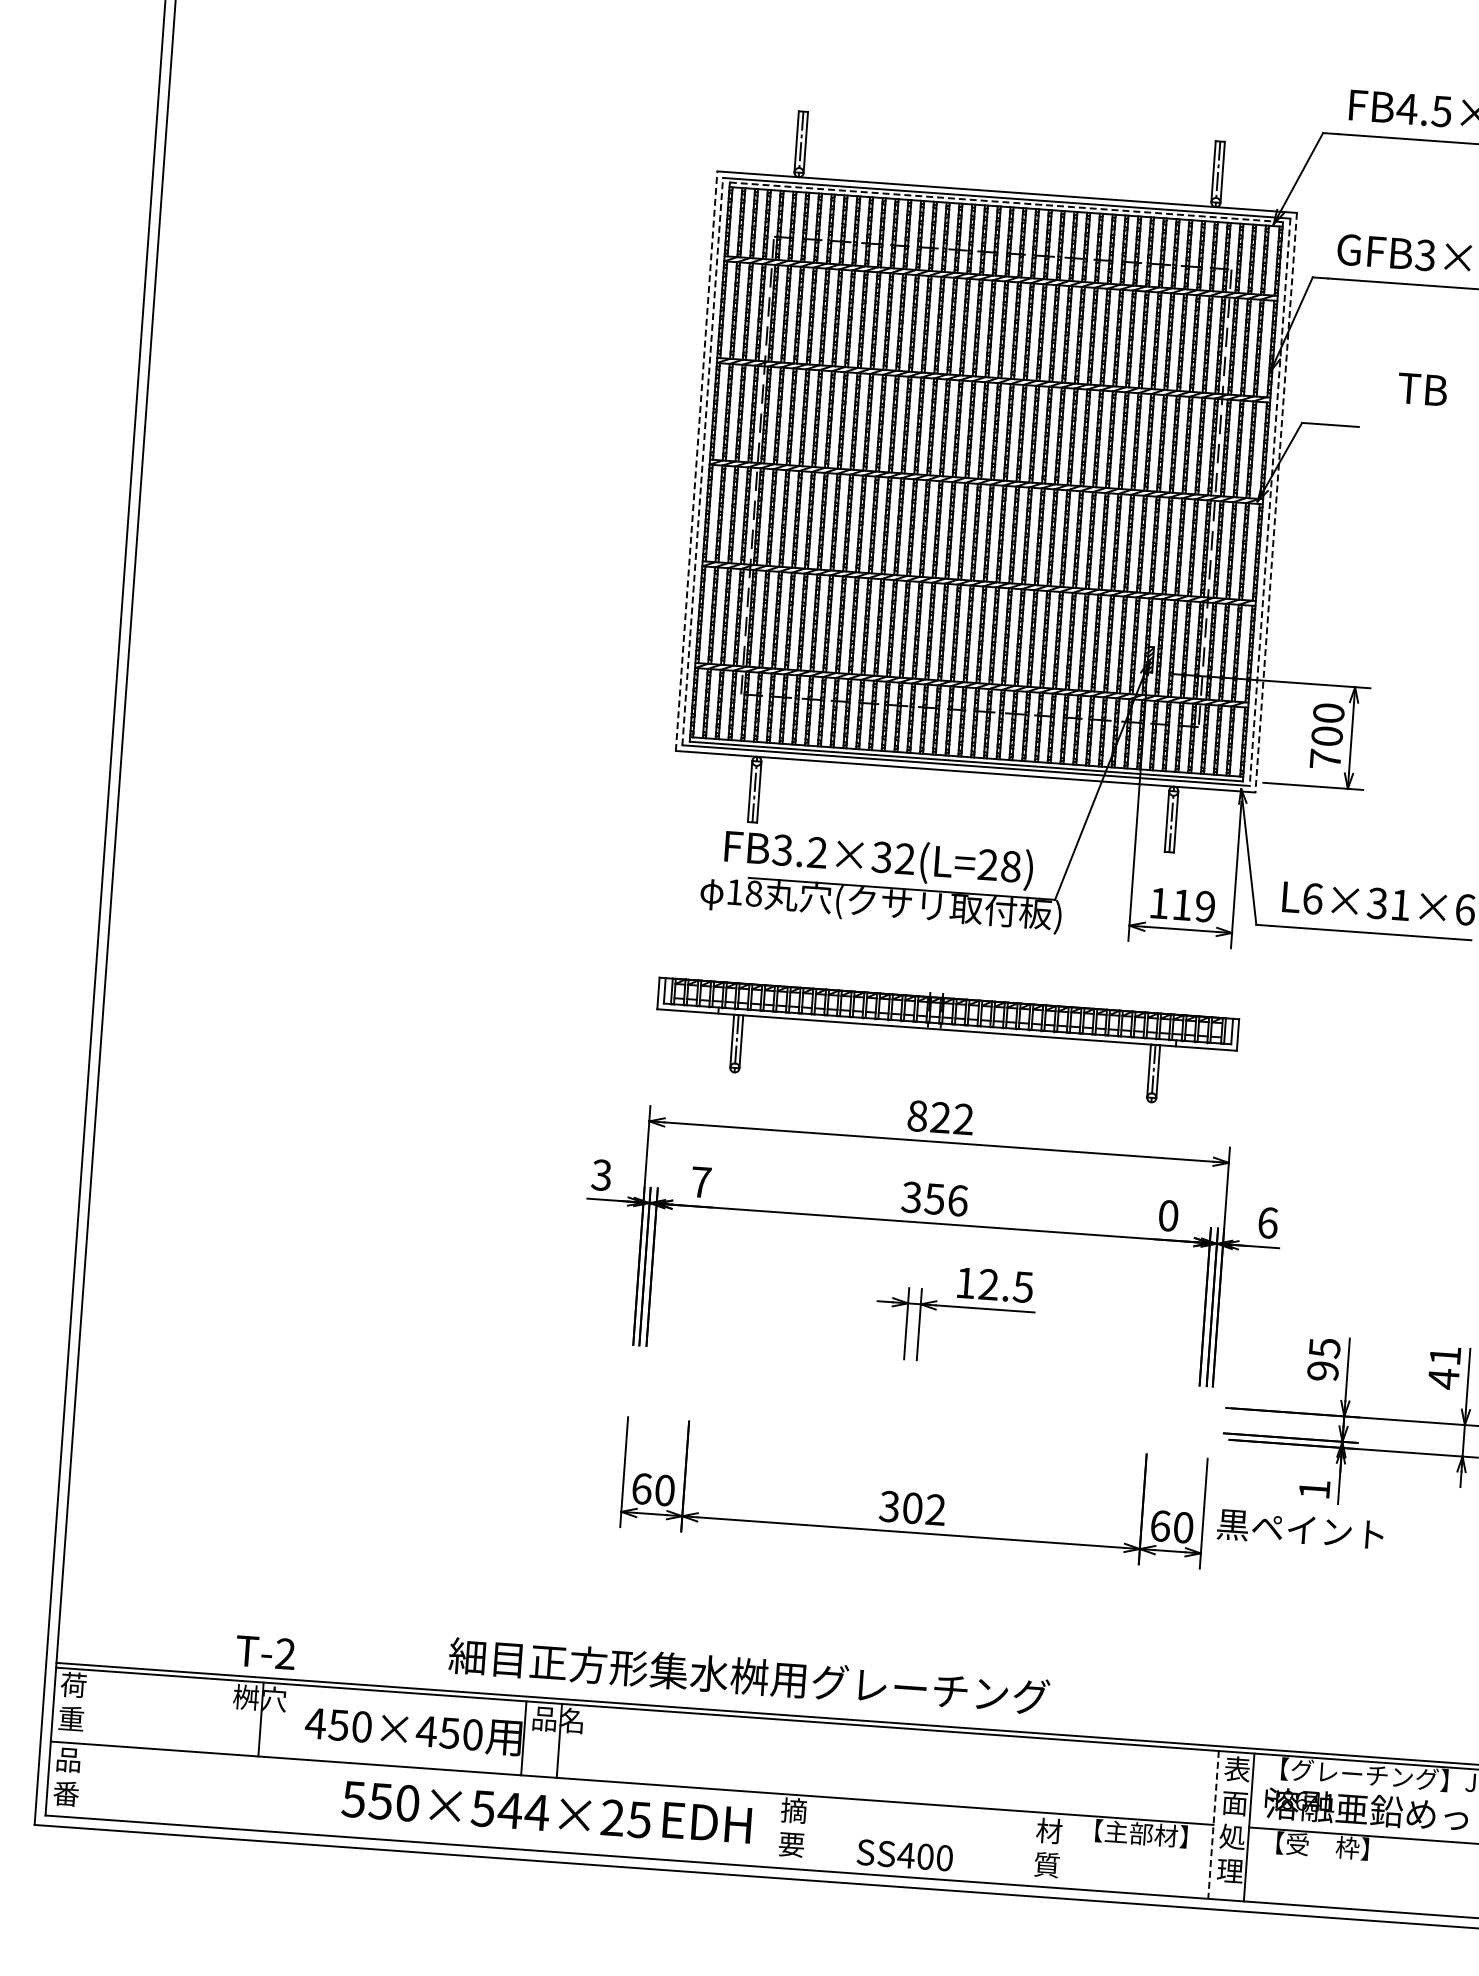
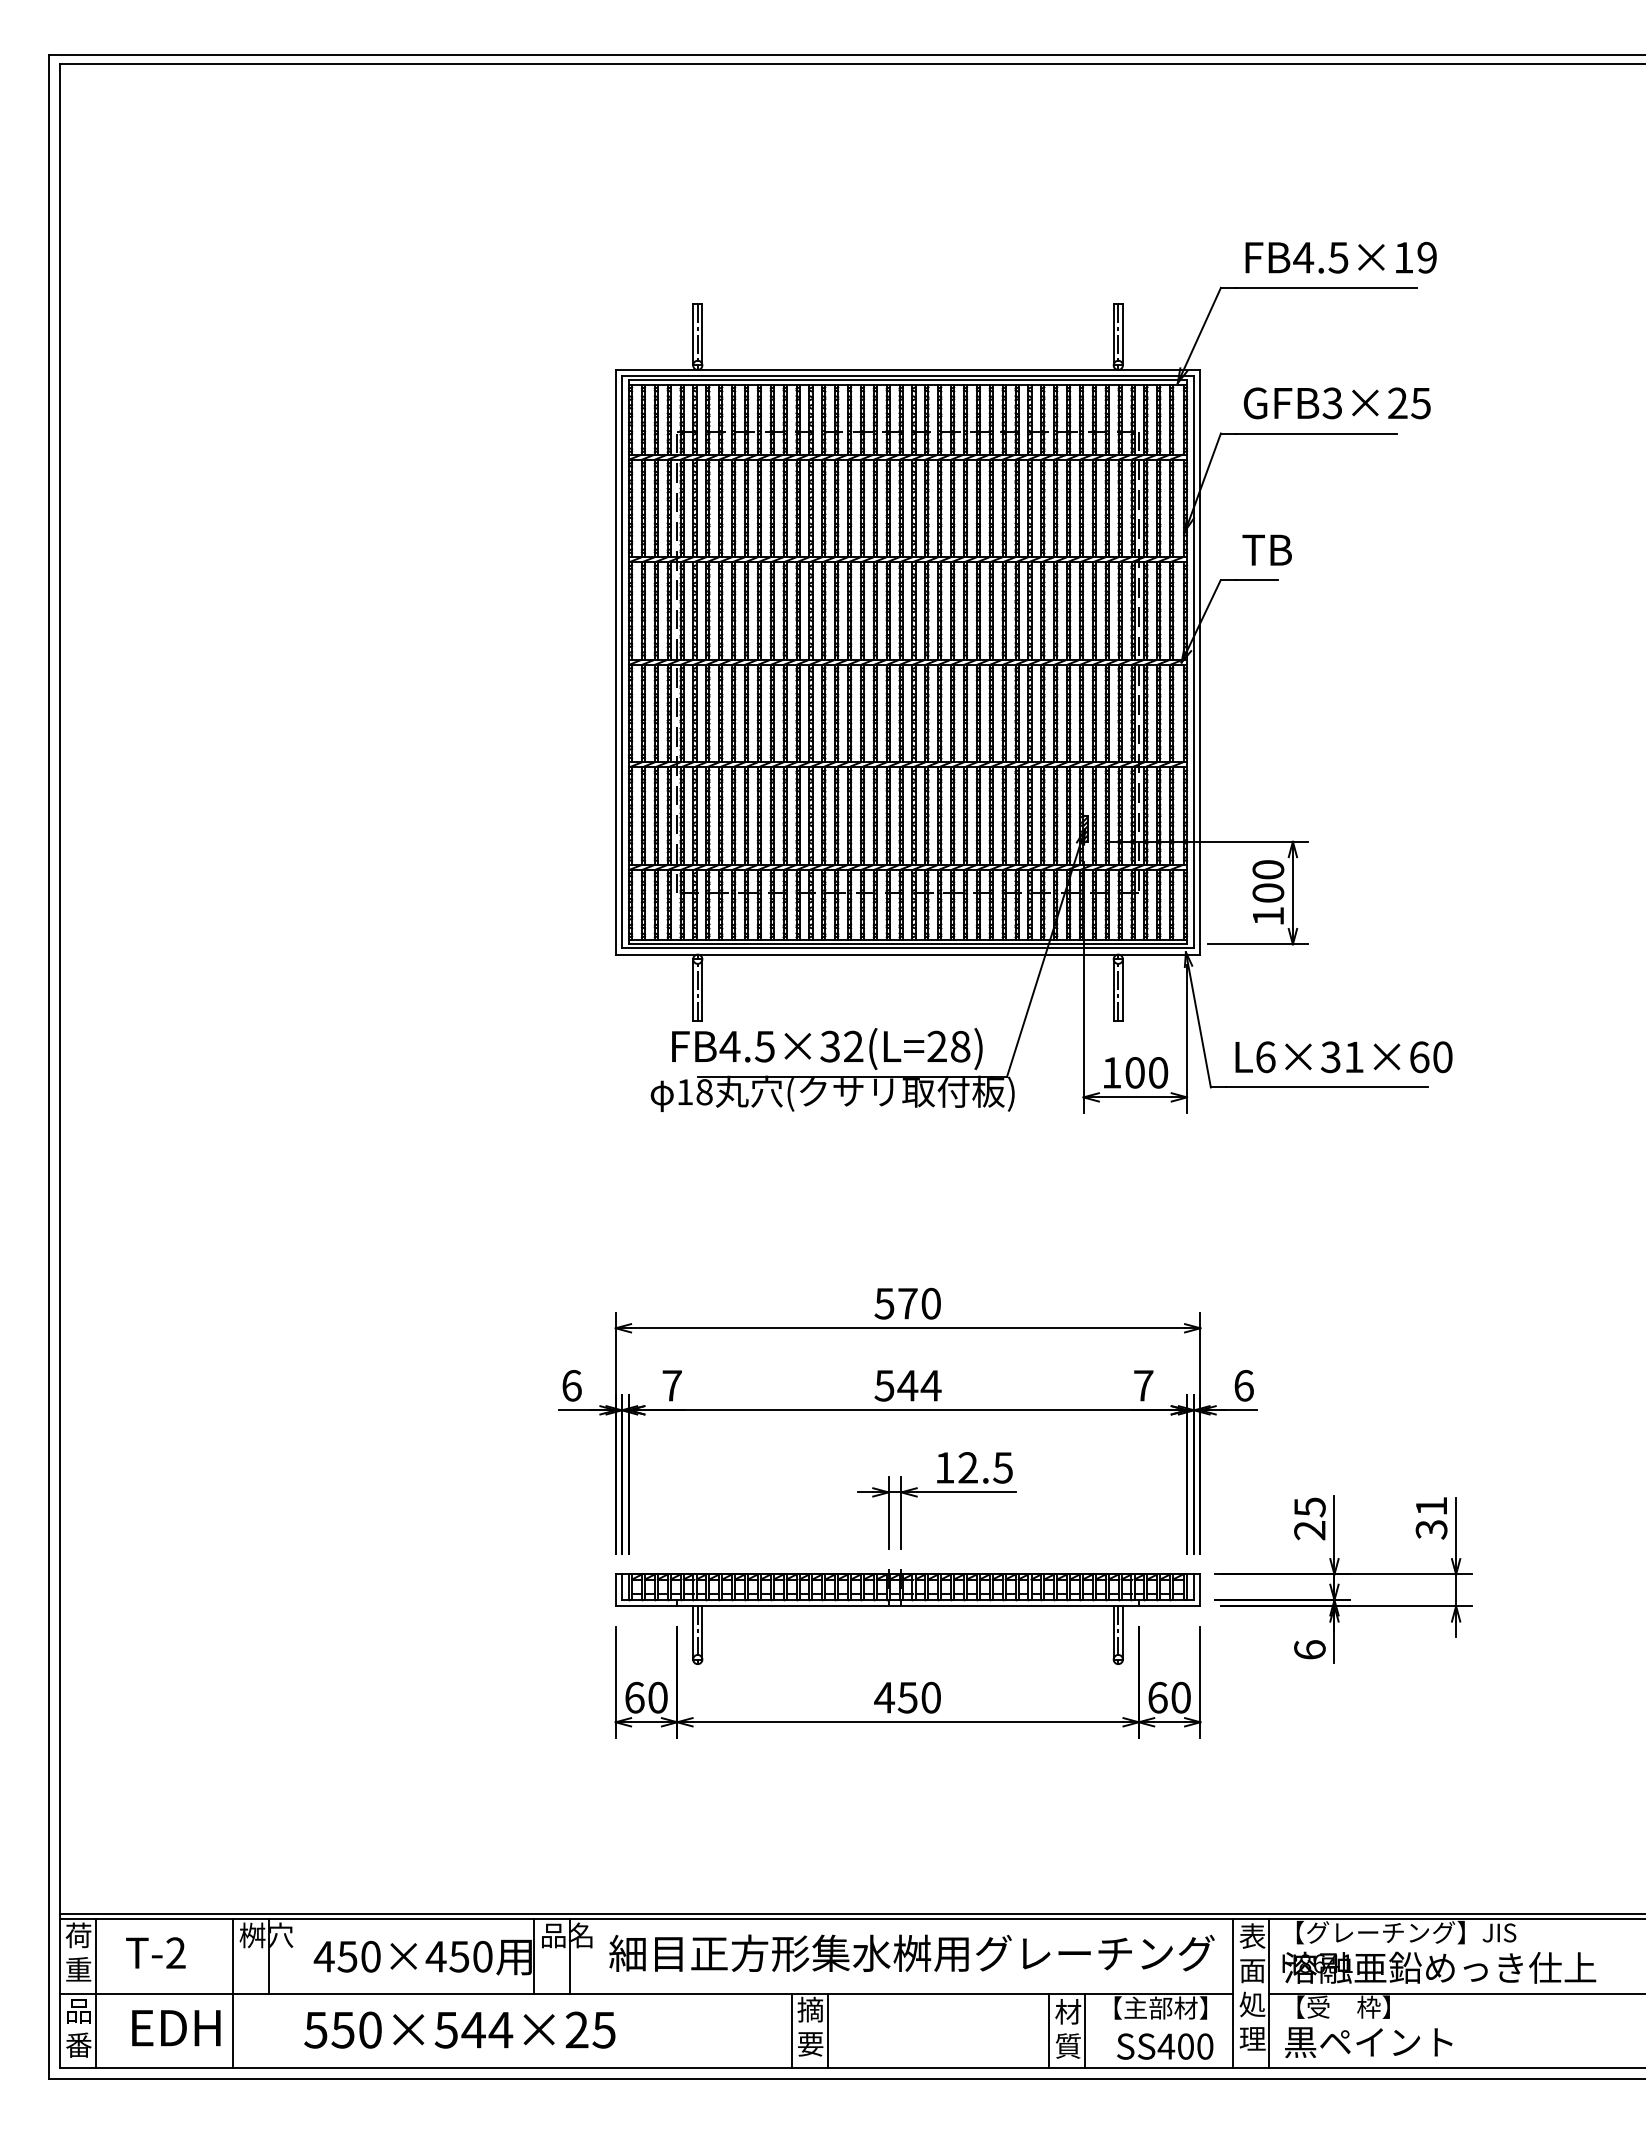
line: (1006, 202) -> (908, 380), dashed -> solid
text: (1421, 388) -> (1266, 549), moved
line: (696, 460) -> (615, 661), dashed -> solid
line: (702, 460) -> (621, 661), dashed -> solid
line: (1270, 502) -> (1194, 662), dashed -> solid
line: (1276, 502) -> (1200, 662), dashed -> solid
text: (1325, 758) -> (1268, 915), 700 -> 100
text: (798, 851) -> (746, 1046), FB3.2×32(L=28) -> FB4.5×32(L=28)
text: (1193, 905) -> (1146, 1072), 119 -> 100
part: (946, 1030) -> (907, 1606), moved
text: (940, 1117) -> (907, 1303), 822 -> 570
text: (601, 1174) -> (571, 1385), 3 -> 6
text: (935, 1198) -> (908, 1385), 356 -> 544
text: (1168, 1215) -> (1143, 1385), 0 -> 7
text: (1322, 1371) -> (1309, 1530), 95 -> 25
text: (1443, 1378) -> (1431, 1529), 41 -> 31
text: (1314, 1489) -> (1309, 1649), 1 -> 6
text: (912, 1508) -> (907, 1697), 302 -> 450
text: (1300, 1529) -> (1368, 2042), moved
text: (265, 1651) -> (155, 1952), moved
text: (748, 1675) -> (911, 1952), moved
line: (86, 1743) -> (95, 1993), added
line: (223, 1753) -> (233, 1993), added
text: (496, 1809) -> (459, 2029), moved
text: (707, 1823) -> (176, 2028), moved
line: (1213, 1824) -> (1232, 1993), dashed -> solid
line: (773, 1829) -> (791, 2030), added
line: (809, 1832) -> (827, 2030), added
line: (1029, 1848) -> (1049, 2030), added
line: (1065, 1850) -> (1085, 2030), added
text: (905, 1855) -> (1165, 2046), moved

